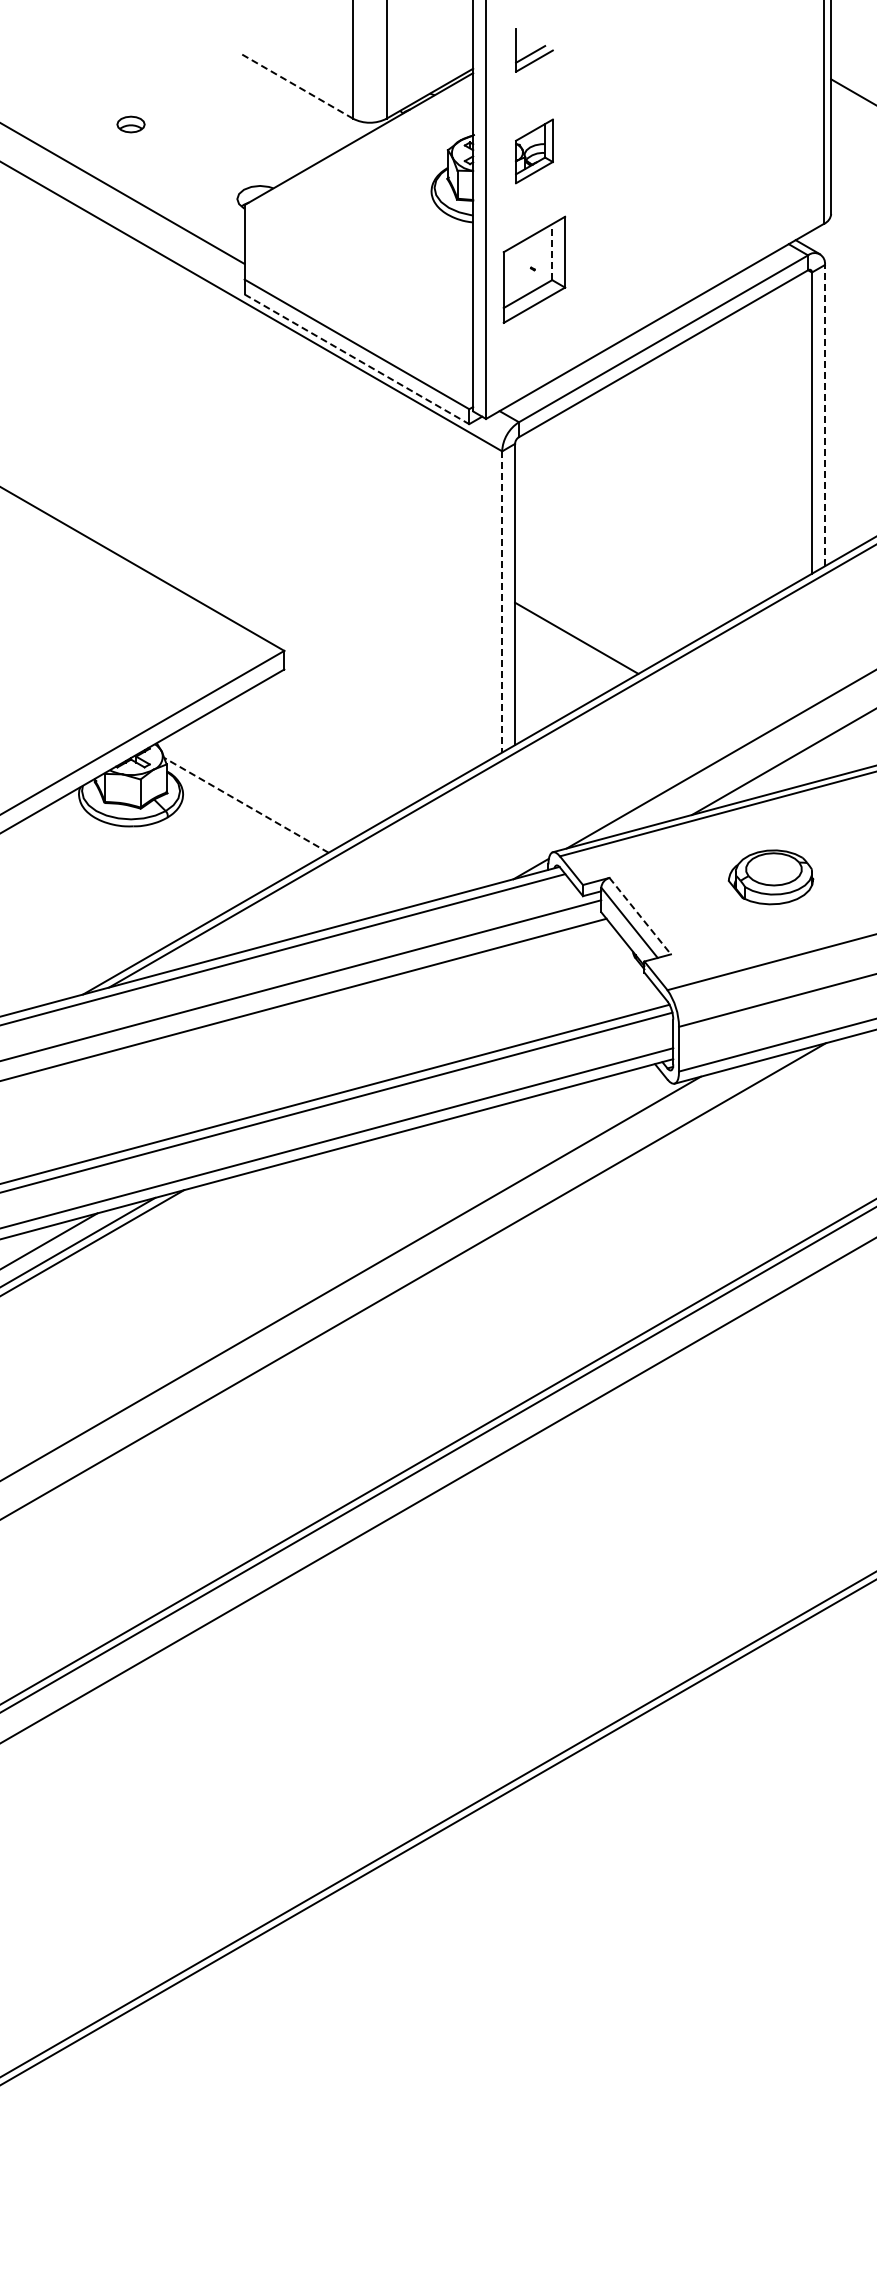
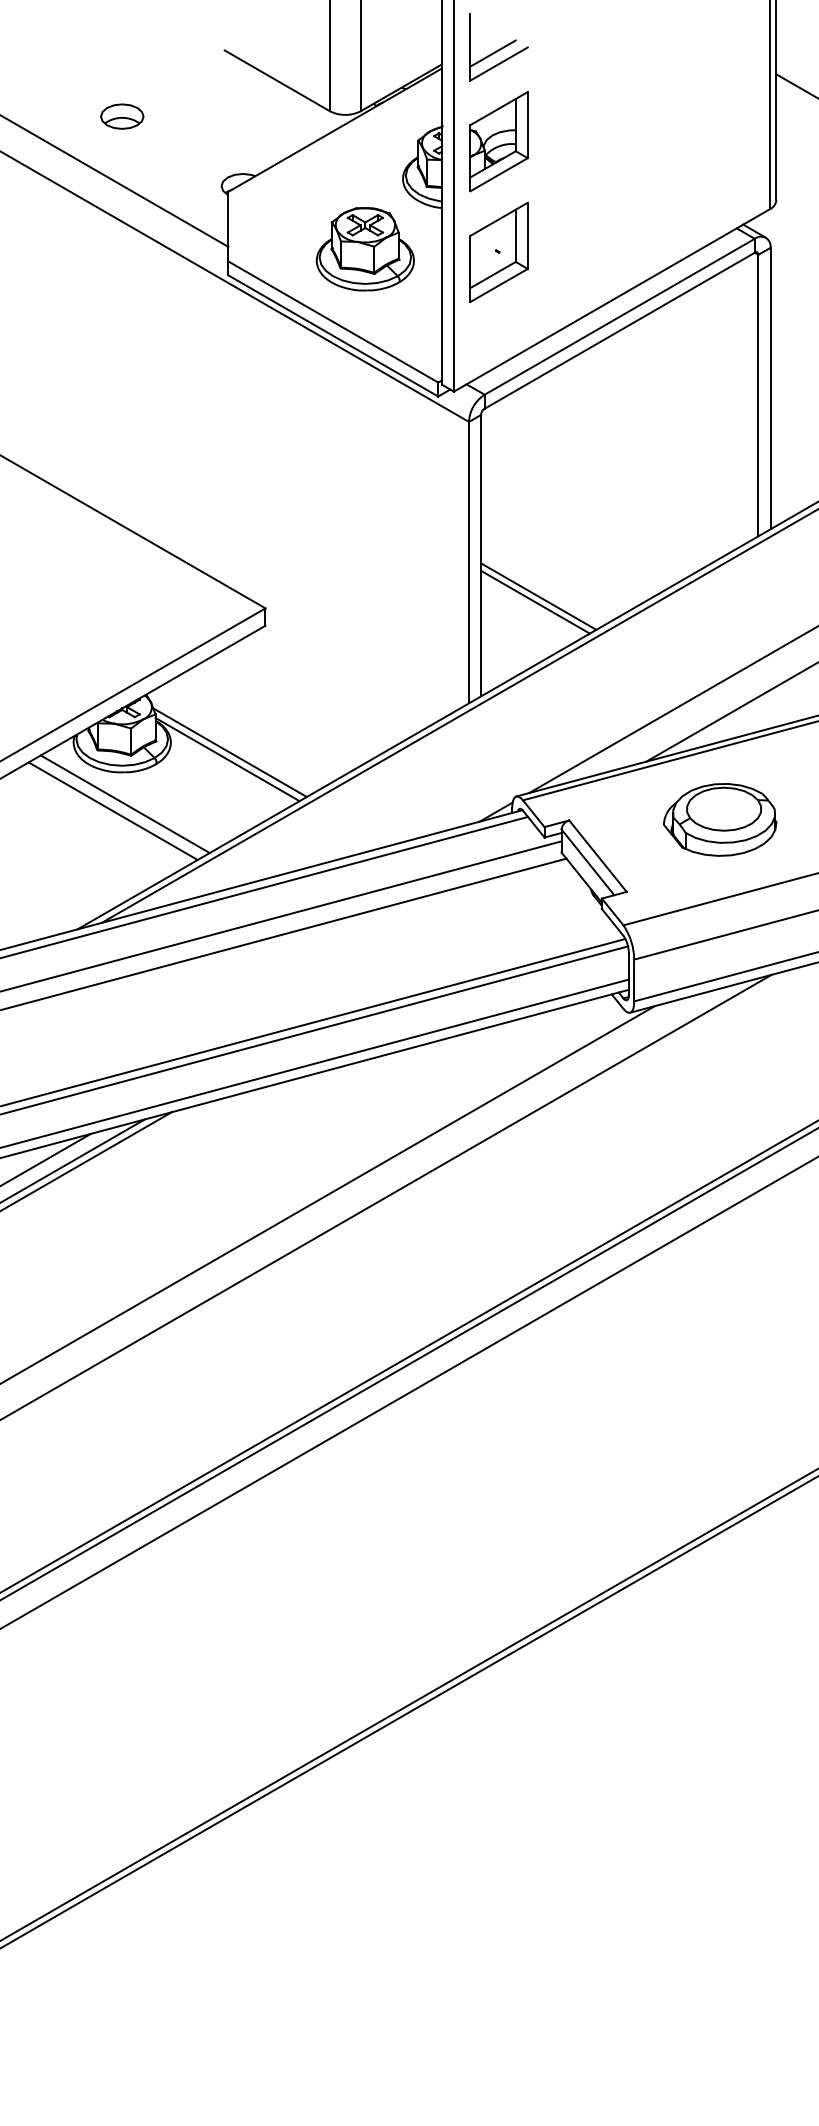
part: (534, 50) -> (499, 47), size x1.67
line: (296, 86) -> (276, 81), dashed -> solid
part: (130, 124) -> (121, 116), size x1.67
part: (534, 151) -> (499, 141), size x1.67
line: (552, 252) -> (516, 236), dashed -> solid
part: (391, 266) -> (365, 249), added
line: (356, 359) -> (332, 336), dashed -> solid
line: (824, 415) -> (770, 388), dashed -> solid
line: (502, 601) -> (469, 562), dashed -> solid
line: (573, 643) -> (535, 601), added
line: (246, 805) -> (230, 752), dashed -> solid
line: (243, 812) -> (227, 759), added
line: (133, 860) -> (124, 804), added
line: (120, 867) -> (112, 810), added
part: (770, 877) -> (719, 820), size x1.43
line: (640, 916) -> (598, 856), dashed -> solid

